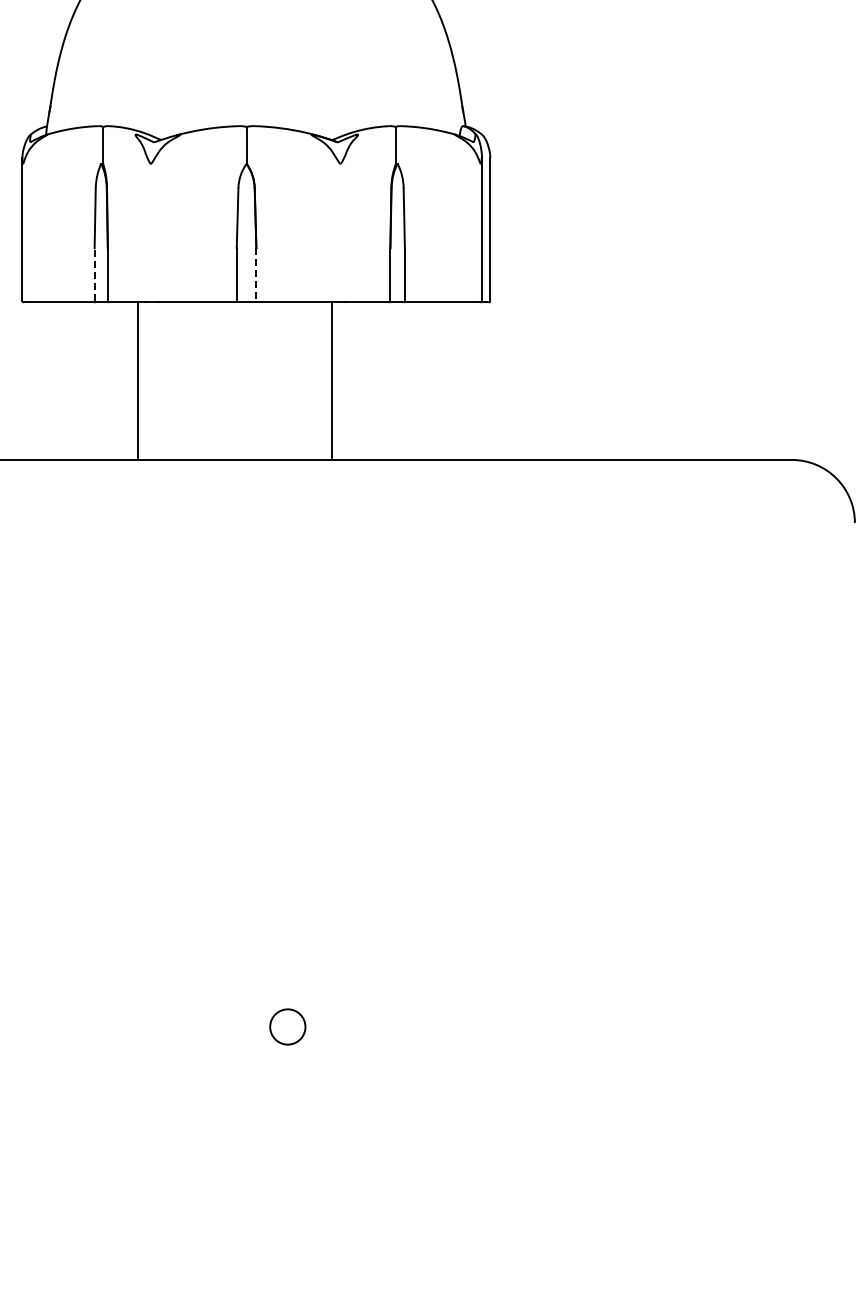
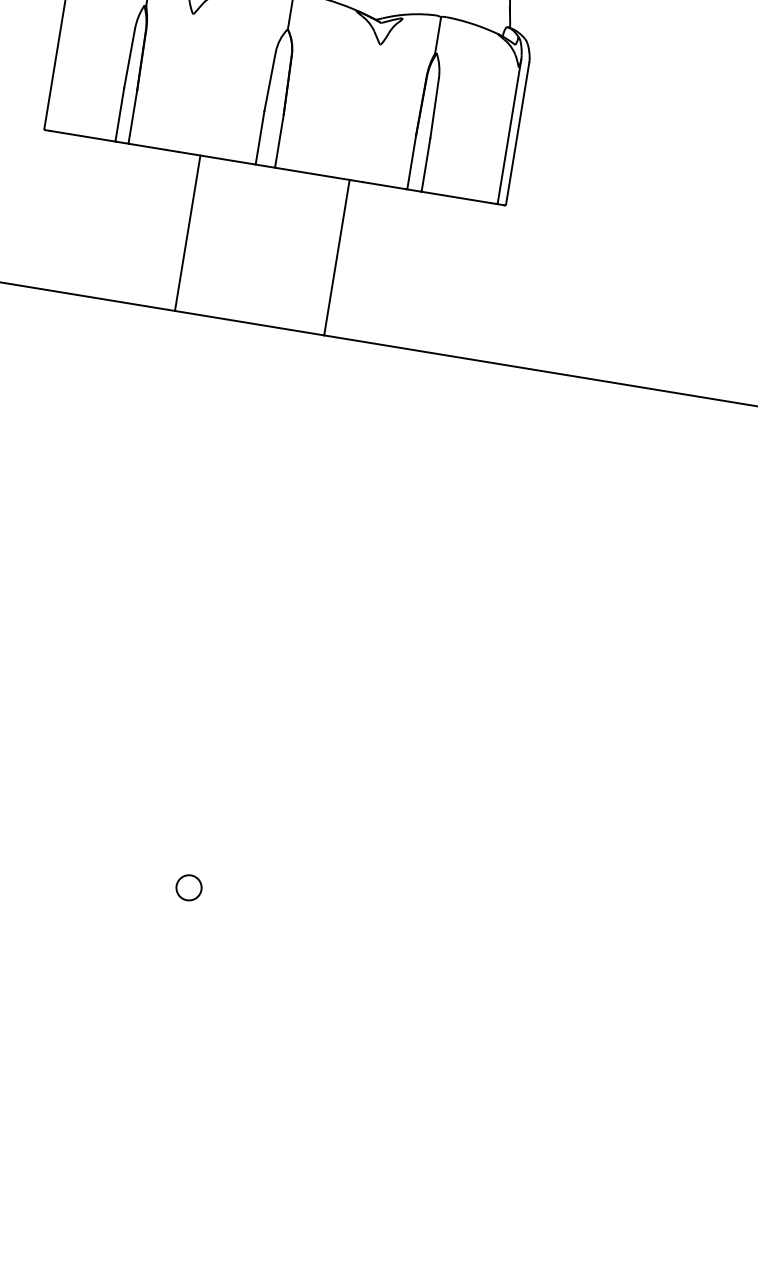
line: (94, 274) -> (119, 114), dashed -> solid
line: (256, 275) -> (279, 141), dashed -> solid
line: (137, 380) -> (187, 232), moved
circle: (287, 1026) -> (188, 887), size x0.71

